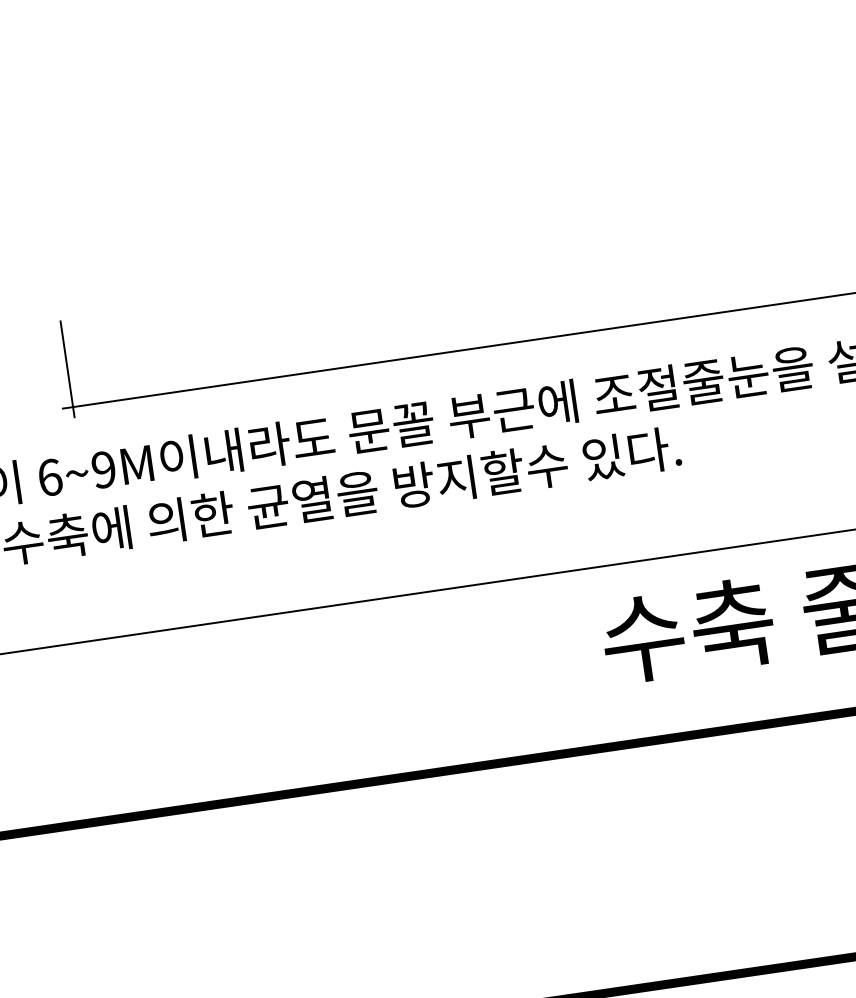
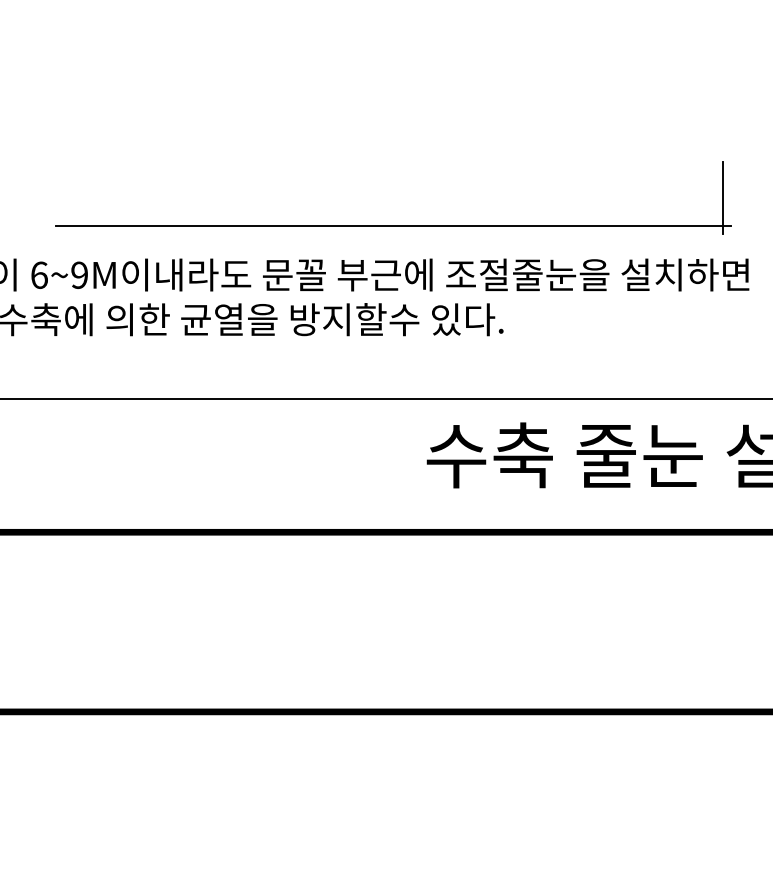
line: (67, 368) -> (63, 197), removed

